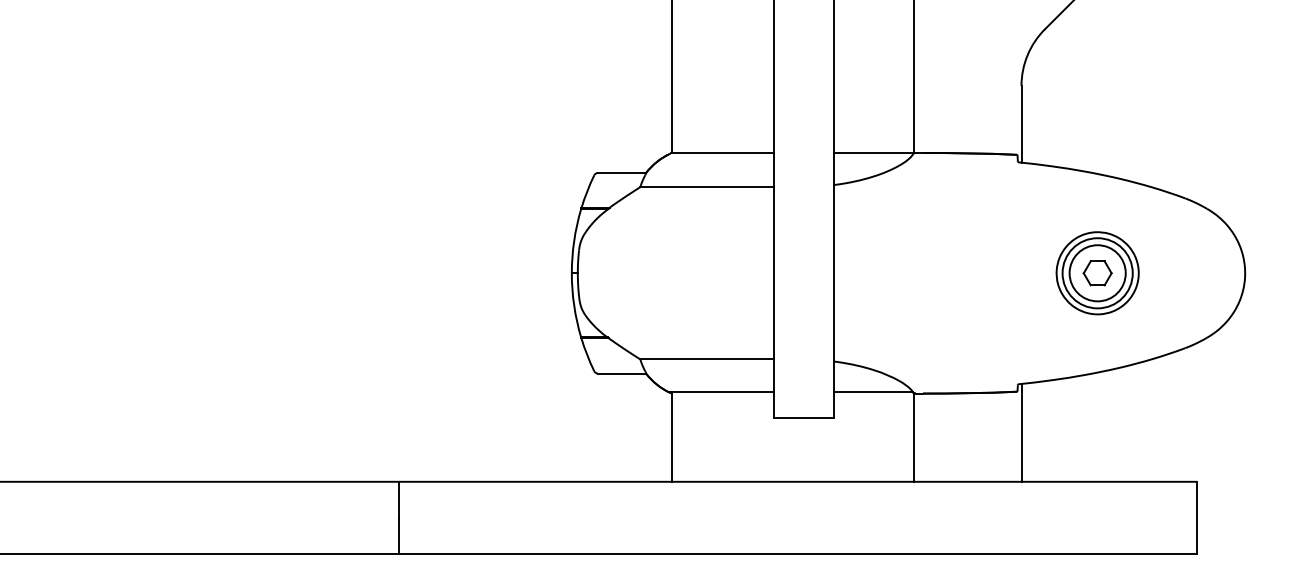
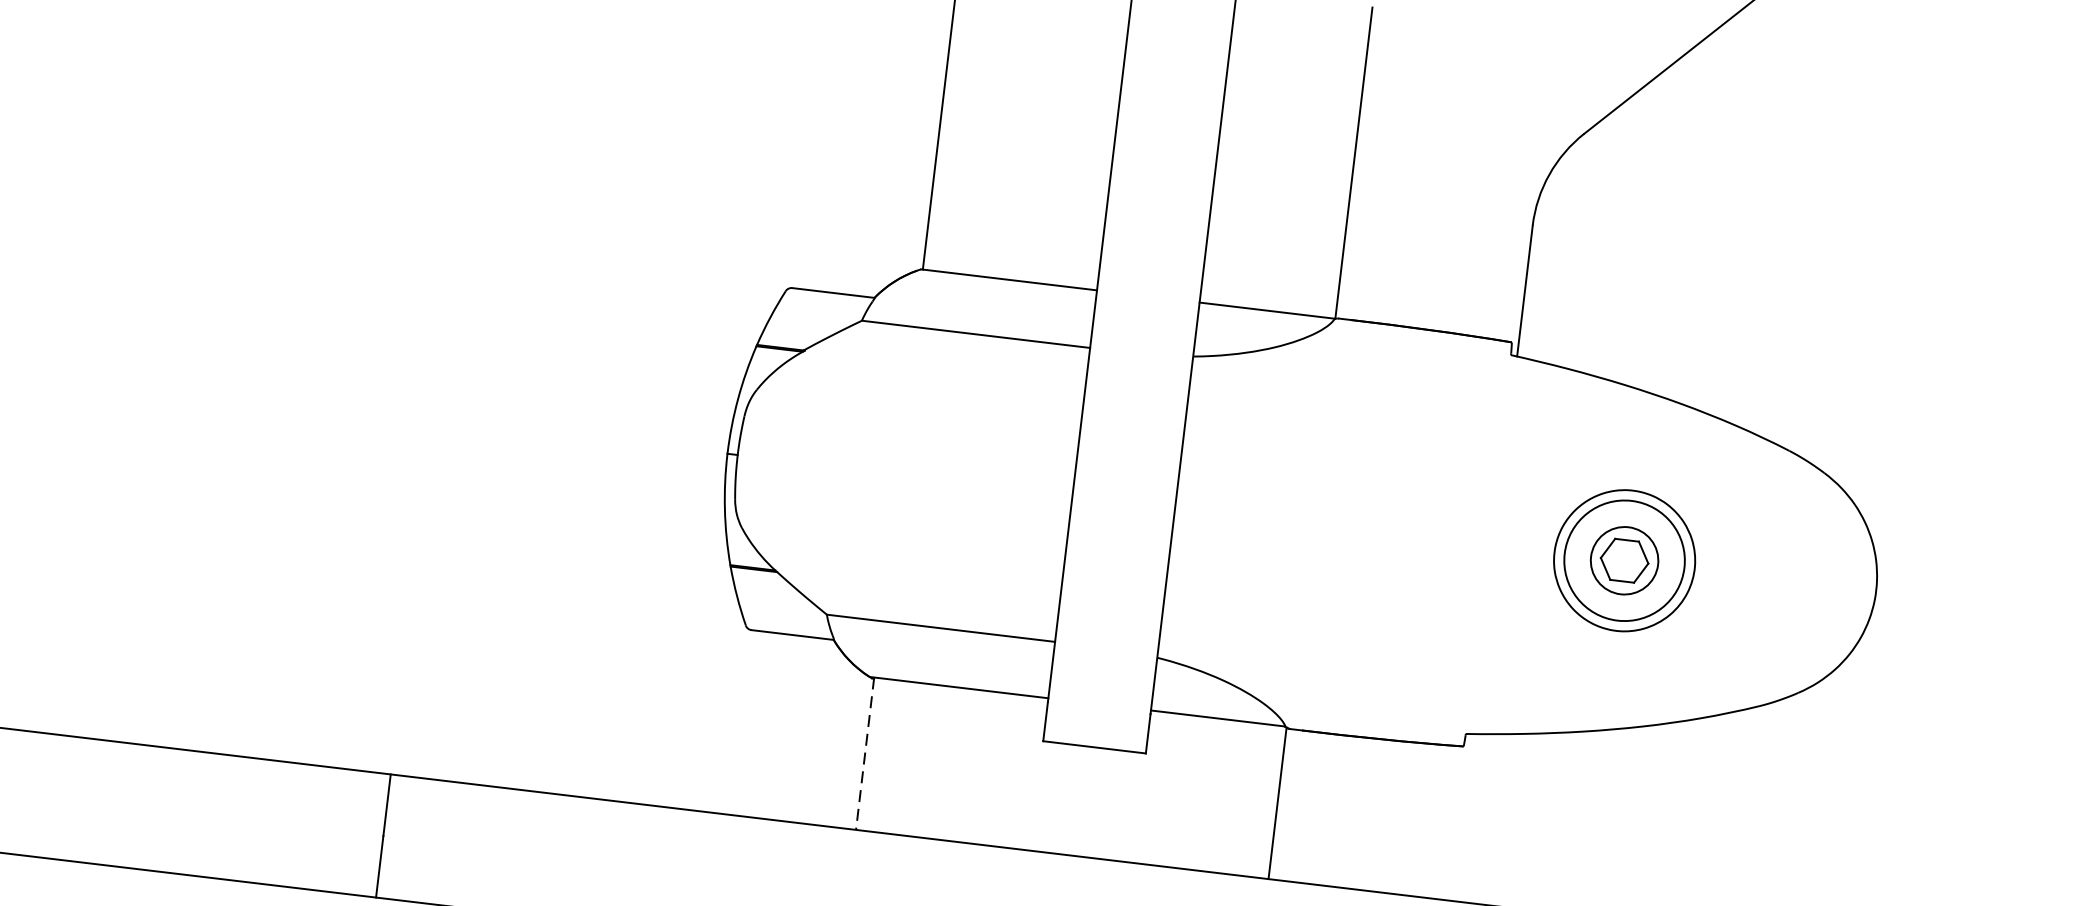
circle: (1097, 273) -> (1624, 561), size x0.7
line: (1021, 432) -> (1462, 816), removed
line: (672, 437) -> (865, 754), solid -> dashed

